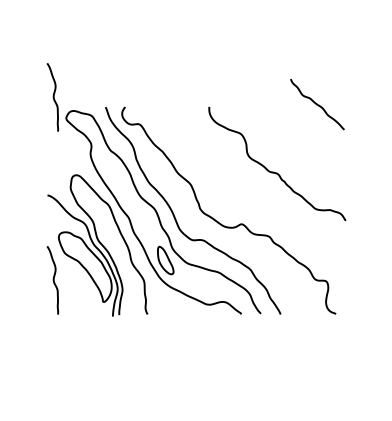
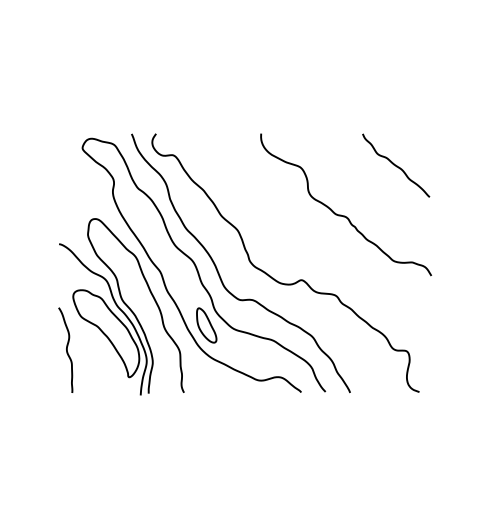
curve: (52, 97) -> (65, 121), removed
curve: (317, 104) -> (396, 165), moved

